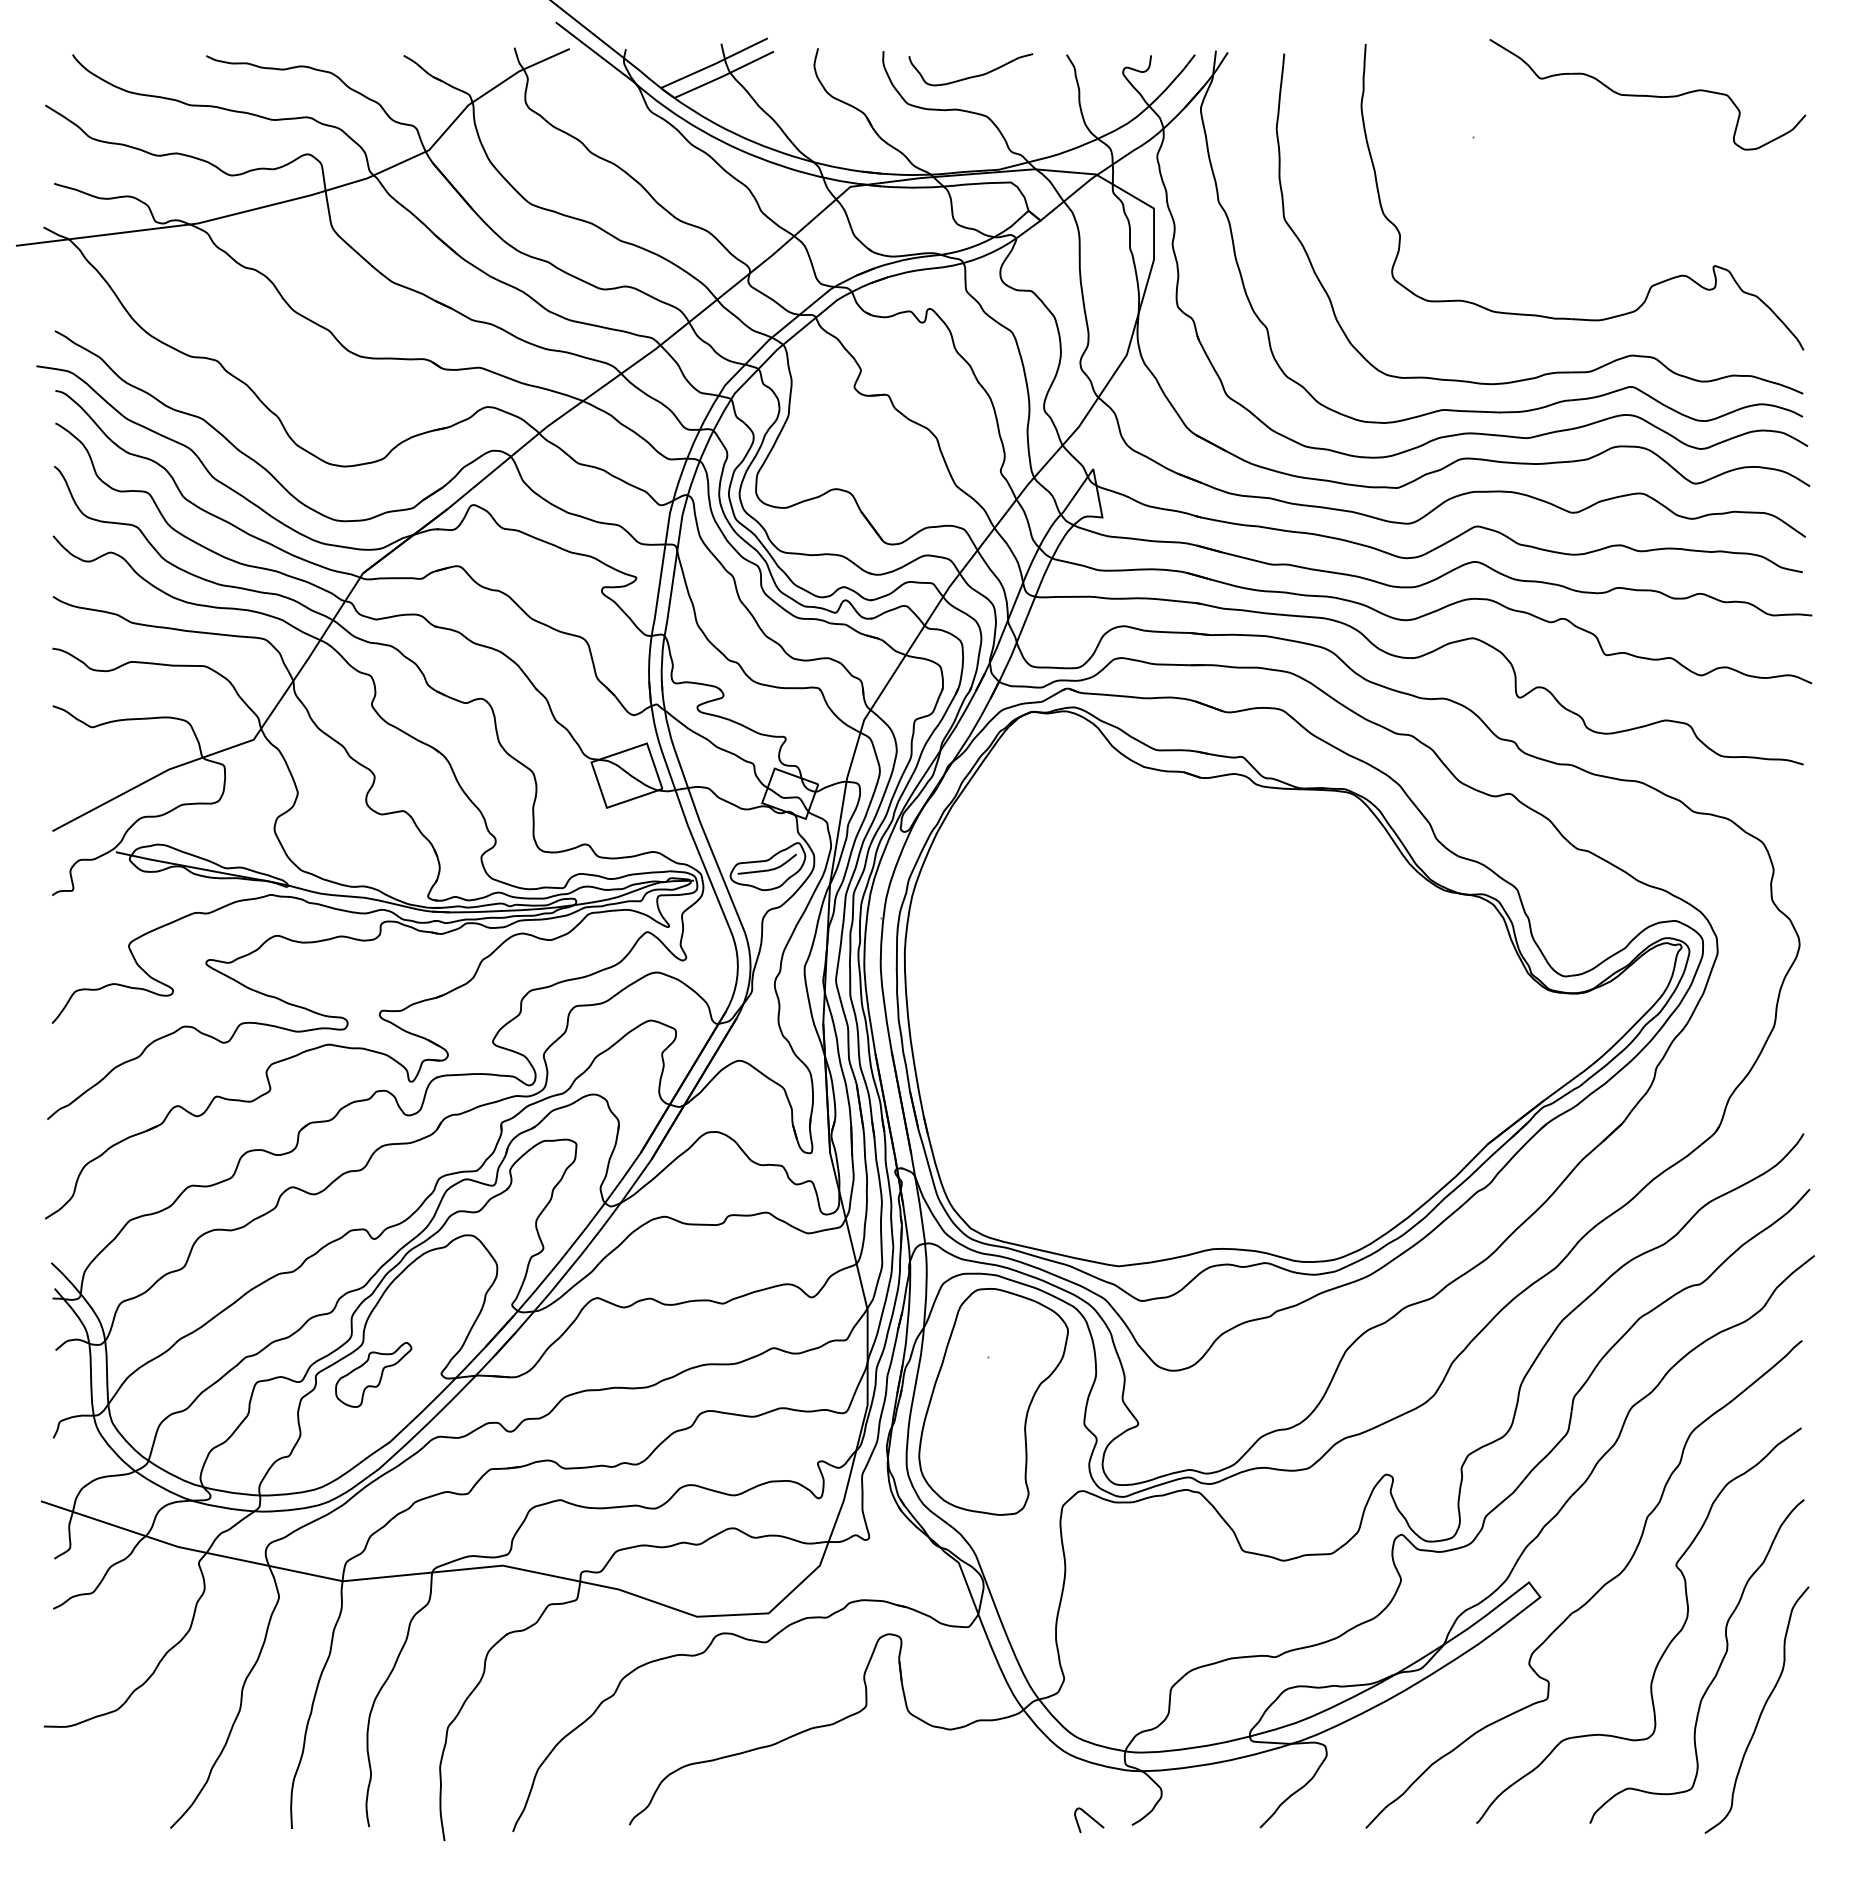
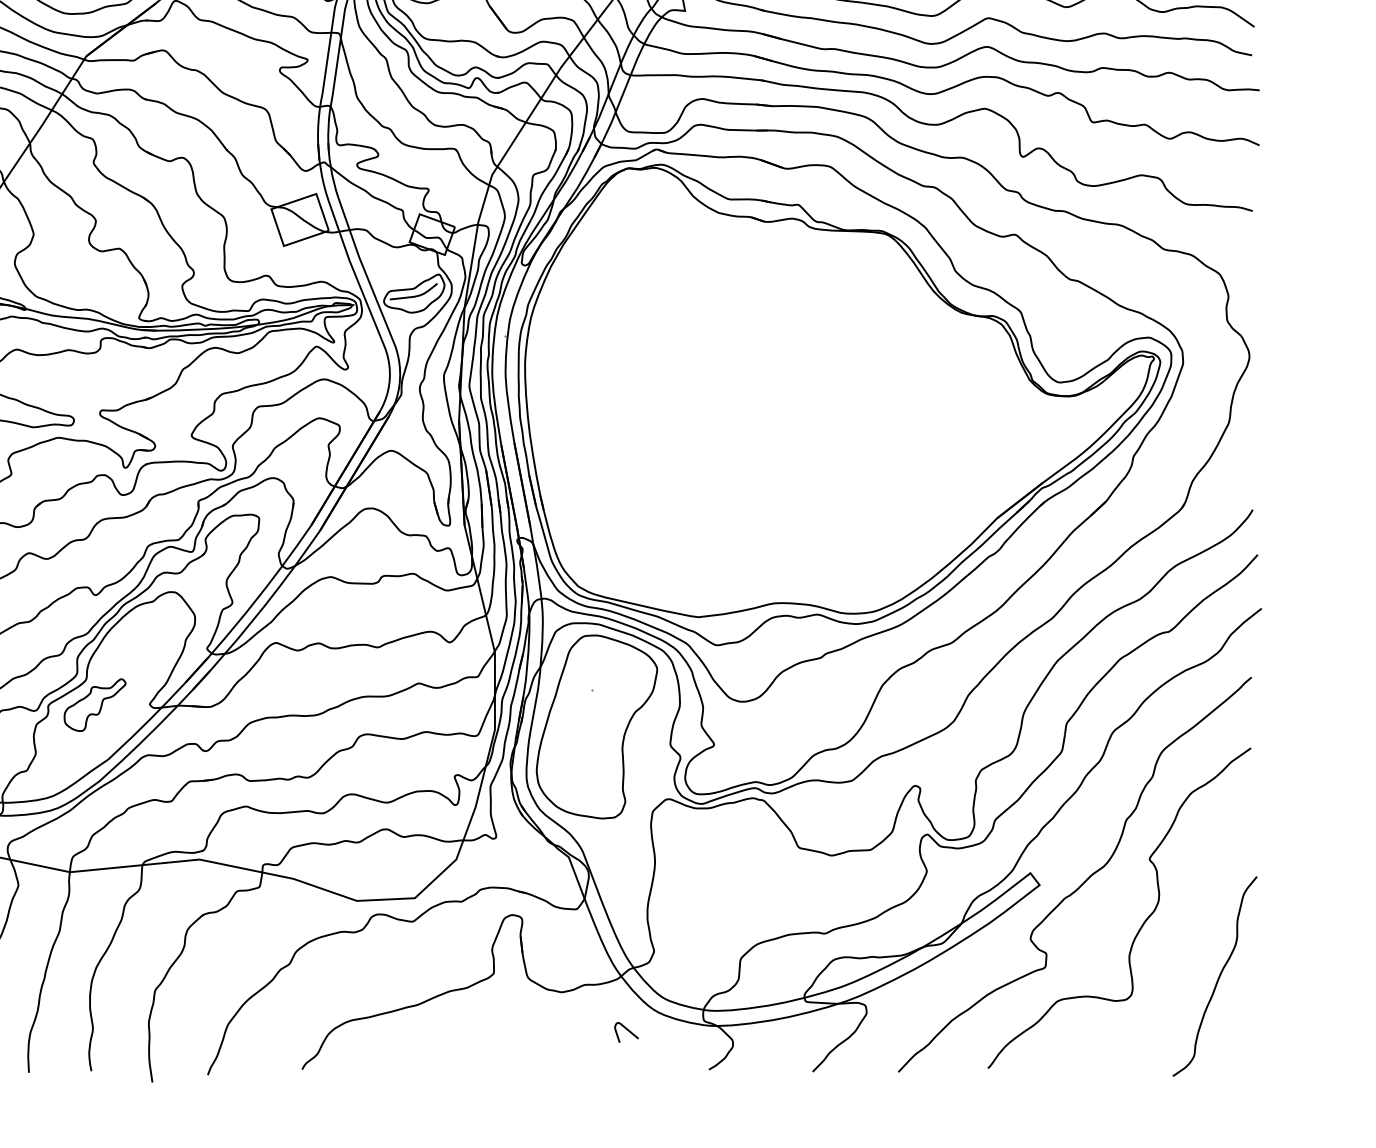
curve: (1716, 1671) -> (1182, 945), removed
curve: (1090, 1818) -> (627, 1031), moved

